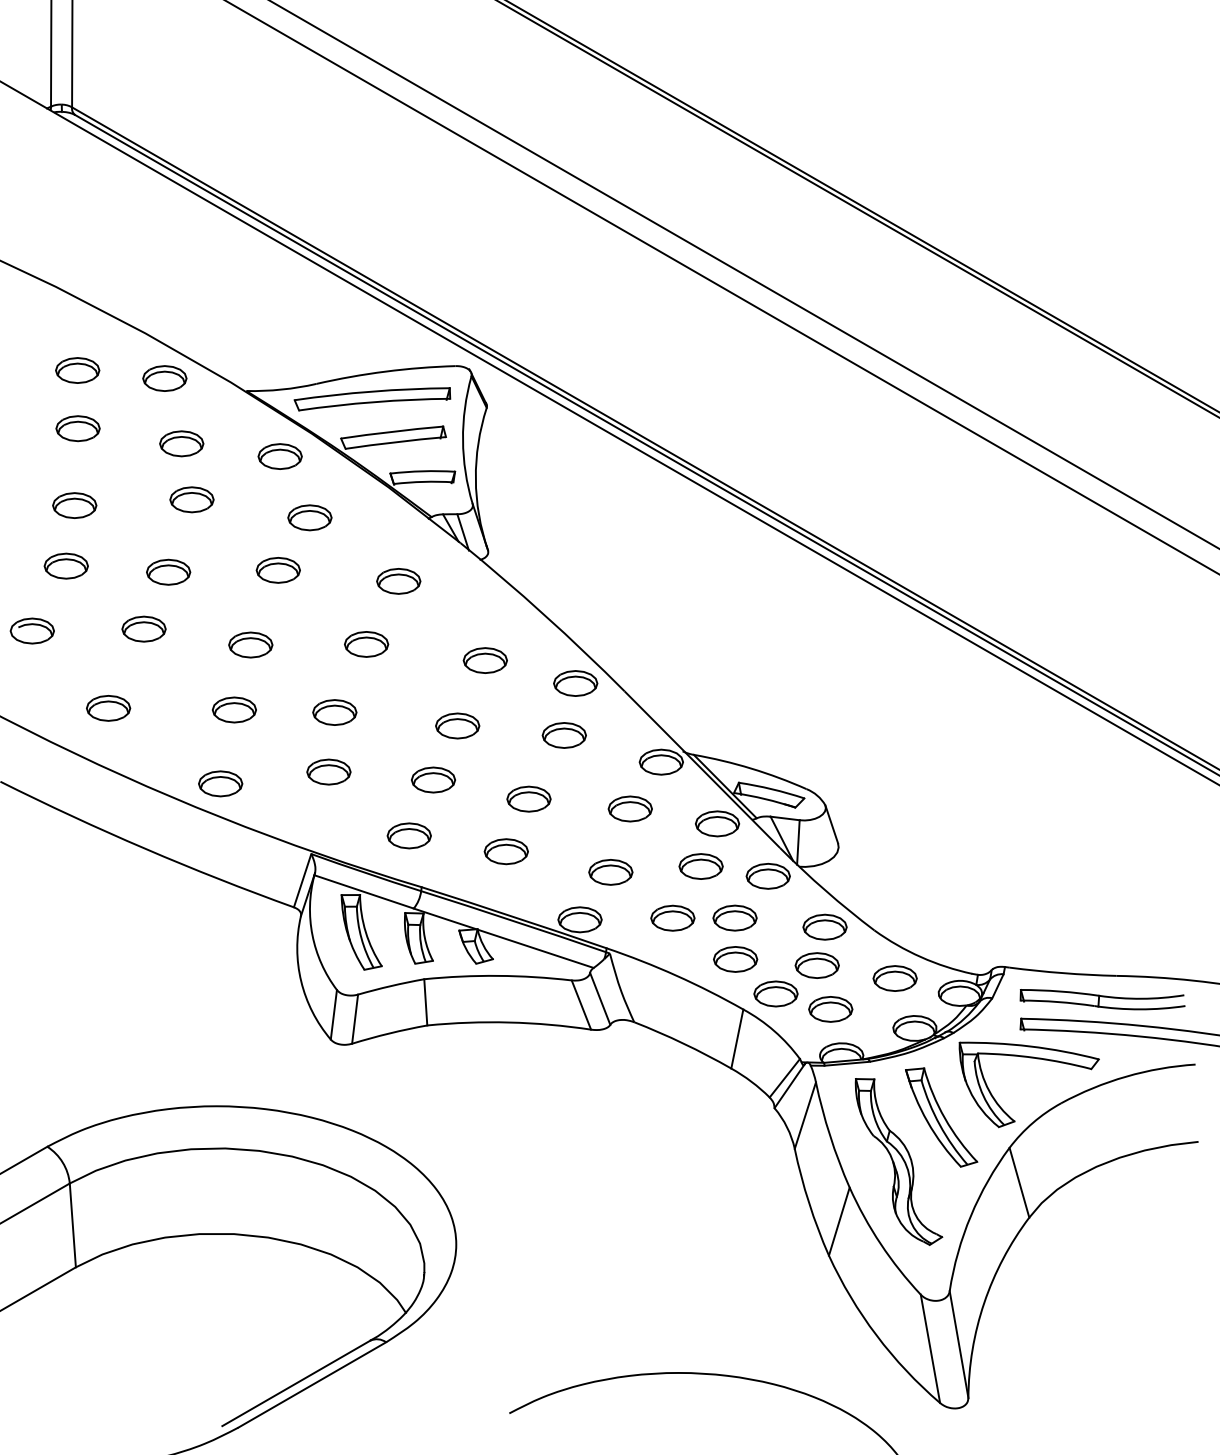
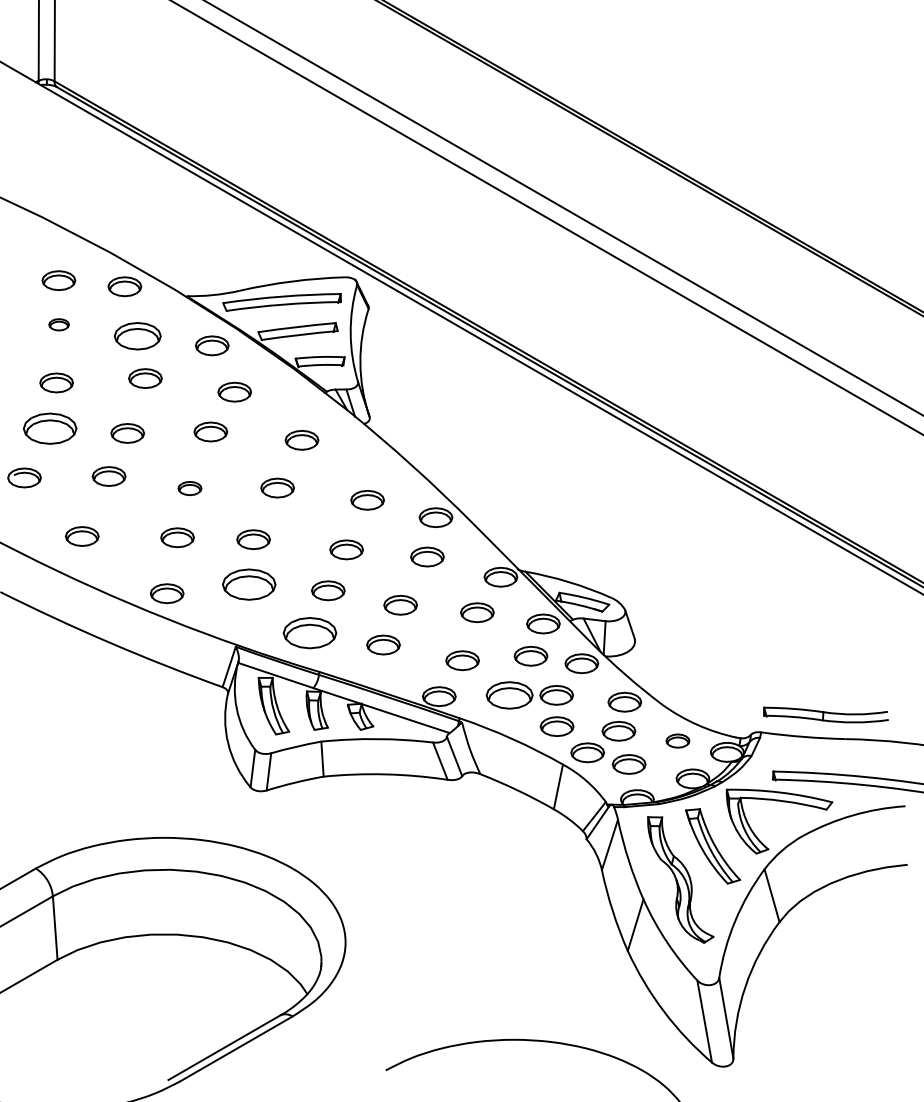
part: (77, 428) -> (58, 324), size x0.6
part: (181, 442) -> (137, 335), size x1.4
part: (66, 565) -> (50, 428), size x1.6
part: (250, 644) -> (189, 488), size x0.7
part: (328, 771) -> (248, 584), size x1.6
part: (408, 835) -> (309, 632), size x1.6
part: (672, 918) -> (509, 695), size x1.4
part: (894, 977) -> (677, 740), size x0.7
part: (1101, 998) -> (825, 714), moved

